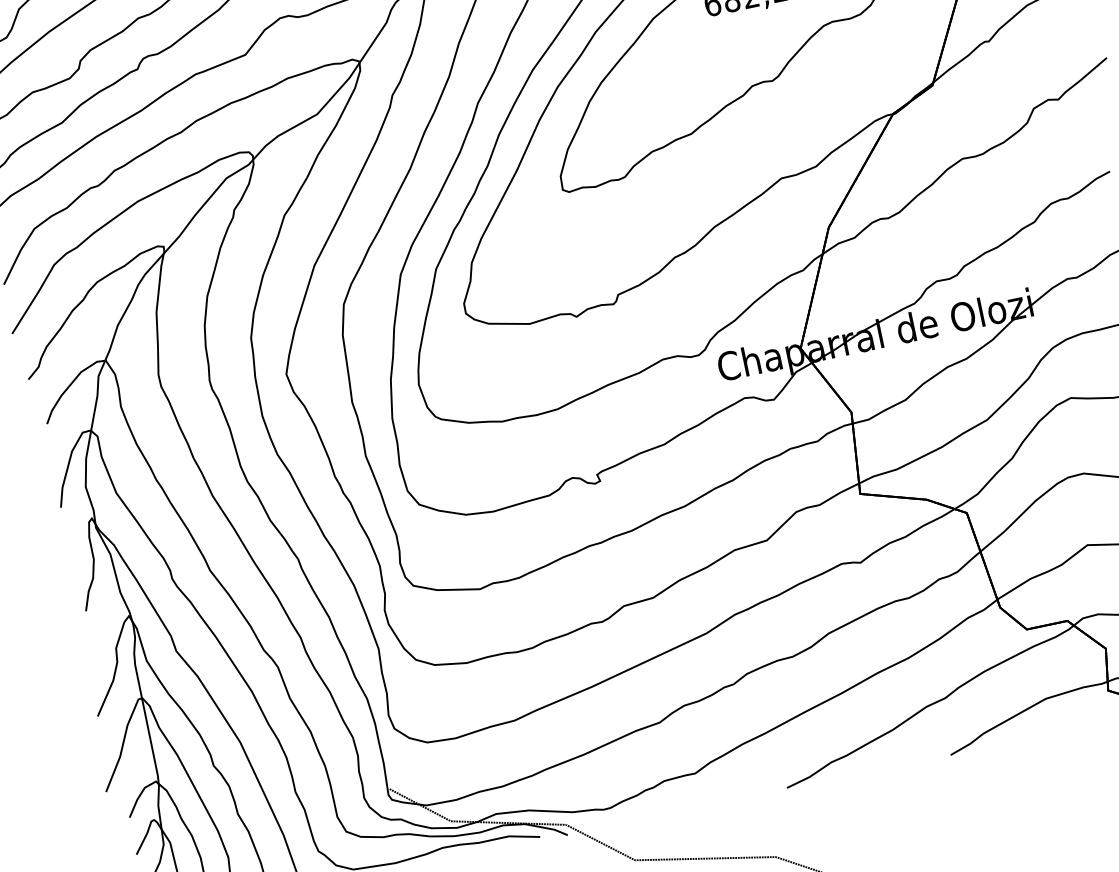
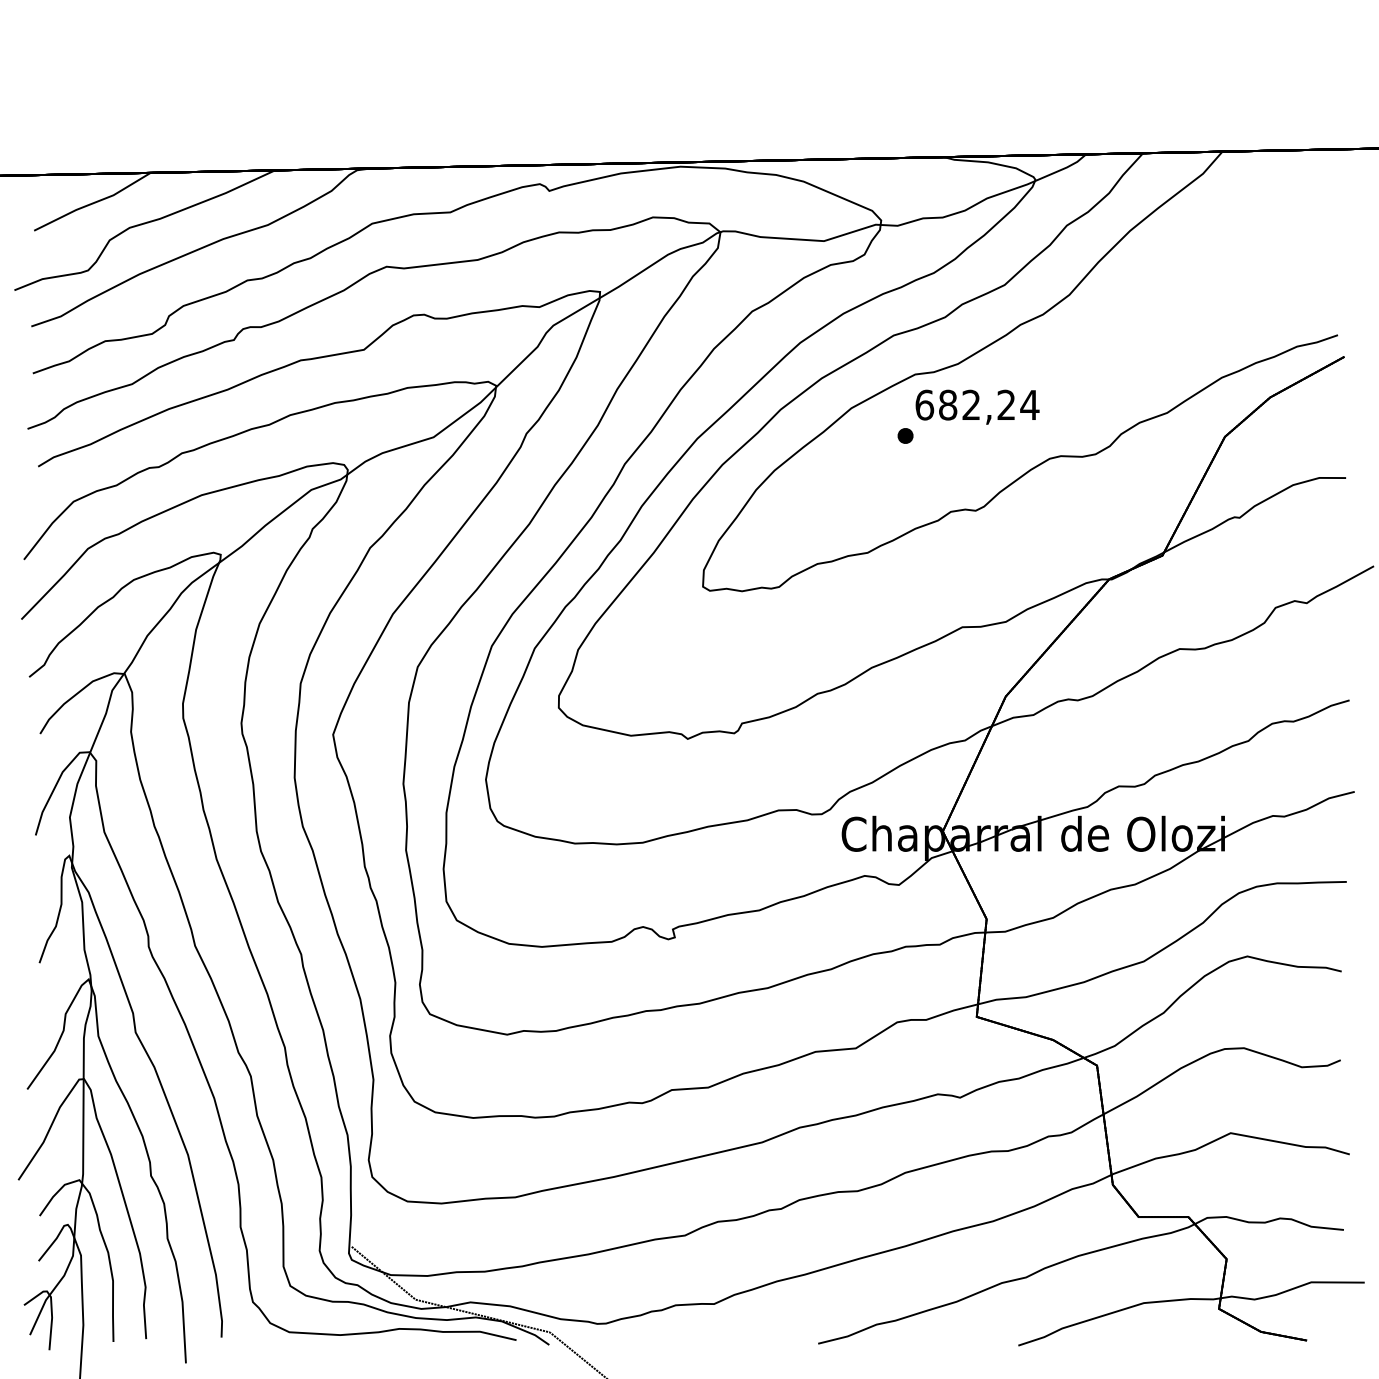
part: (702, 31) -> (905, 435), added

